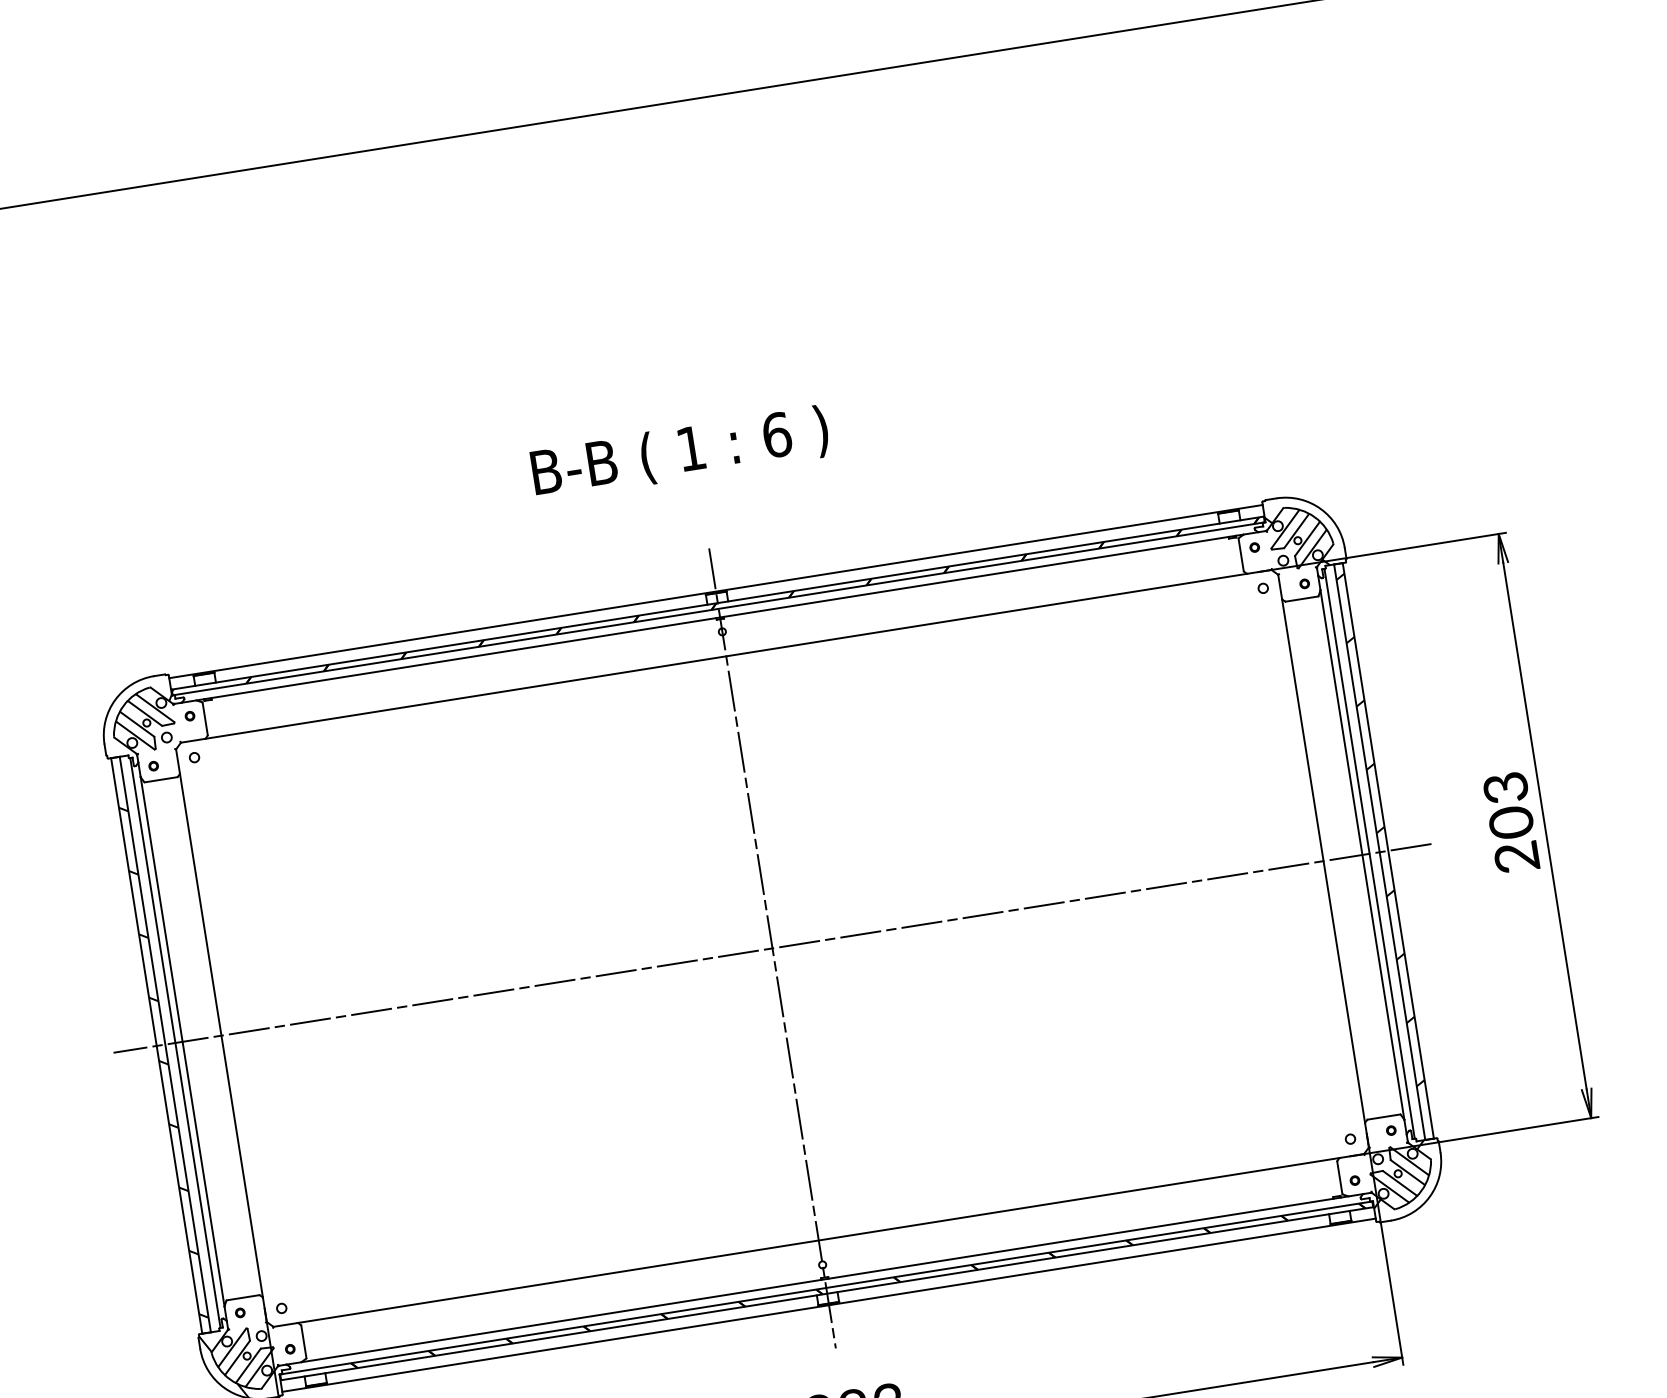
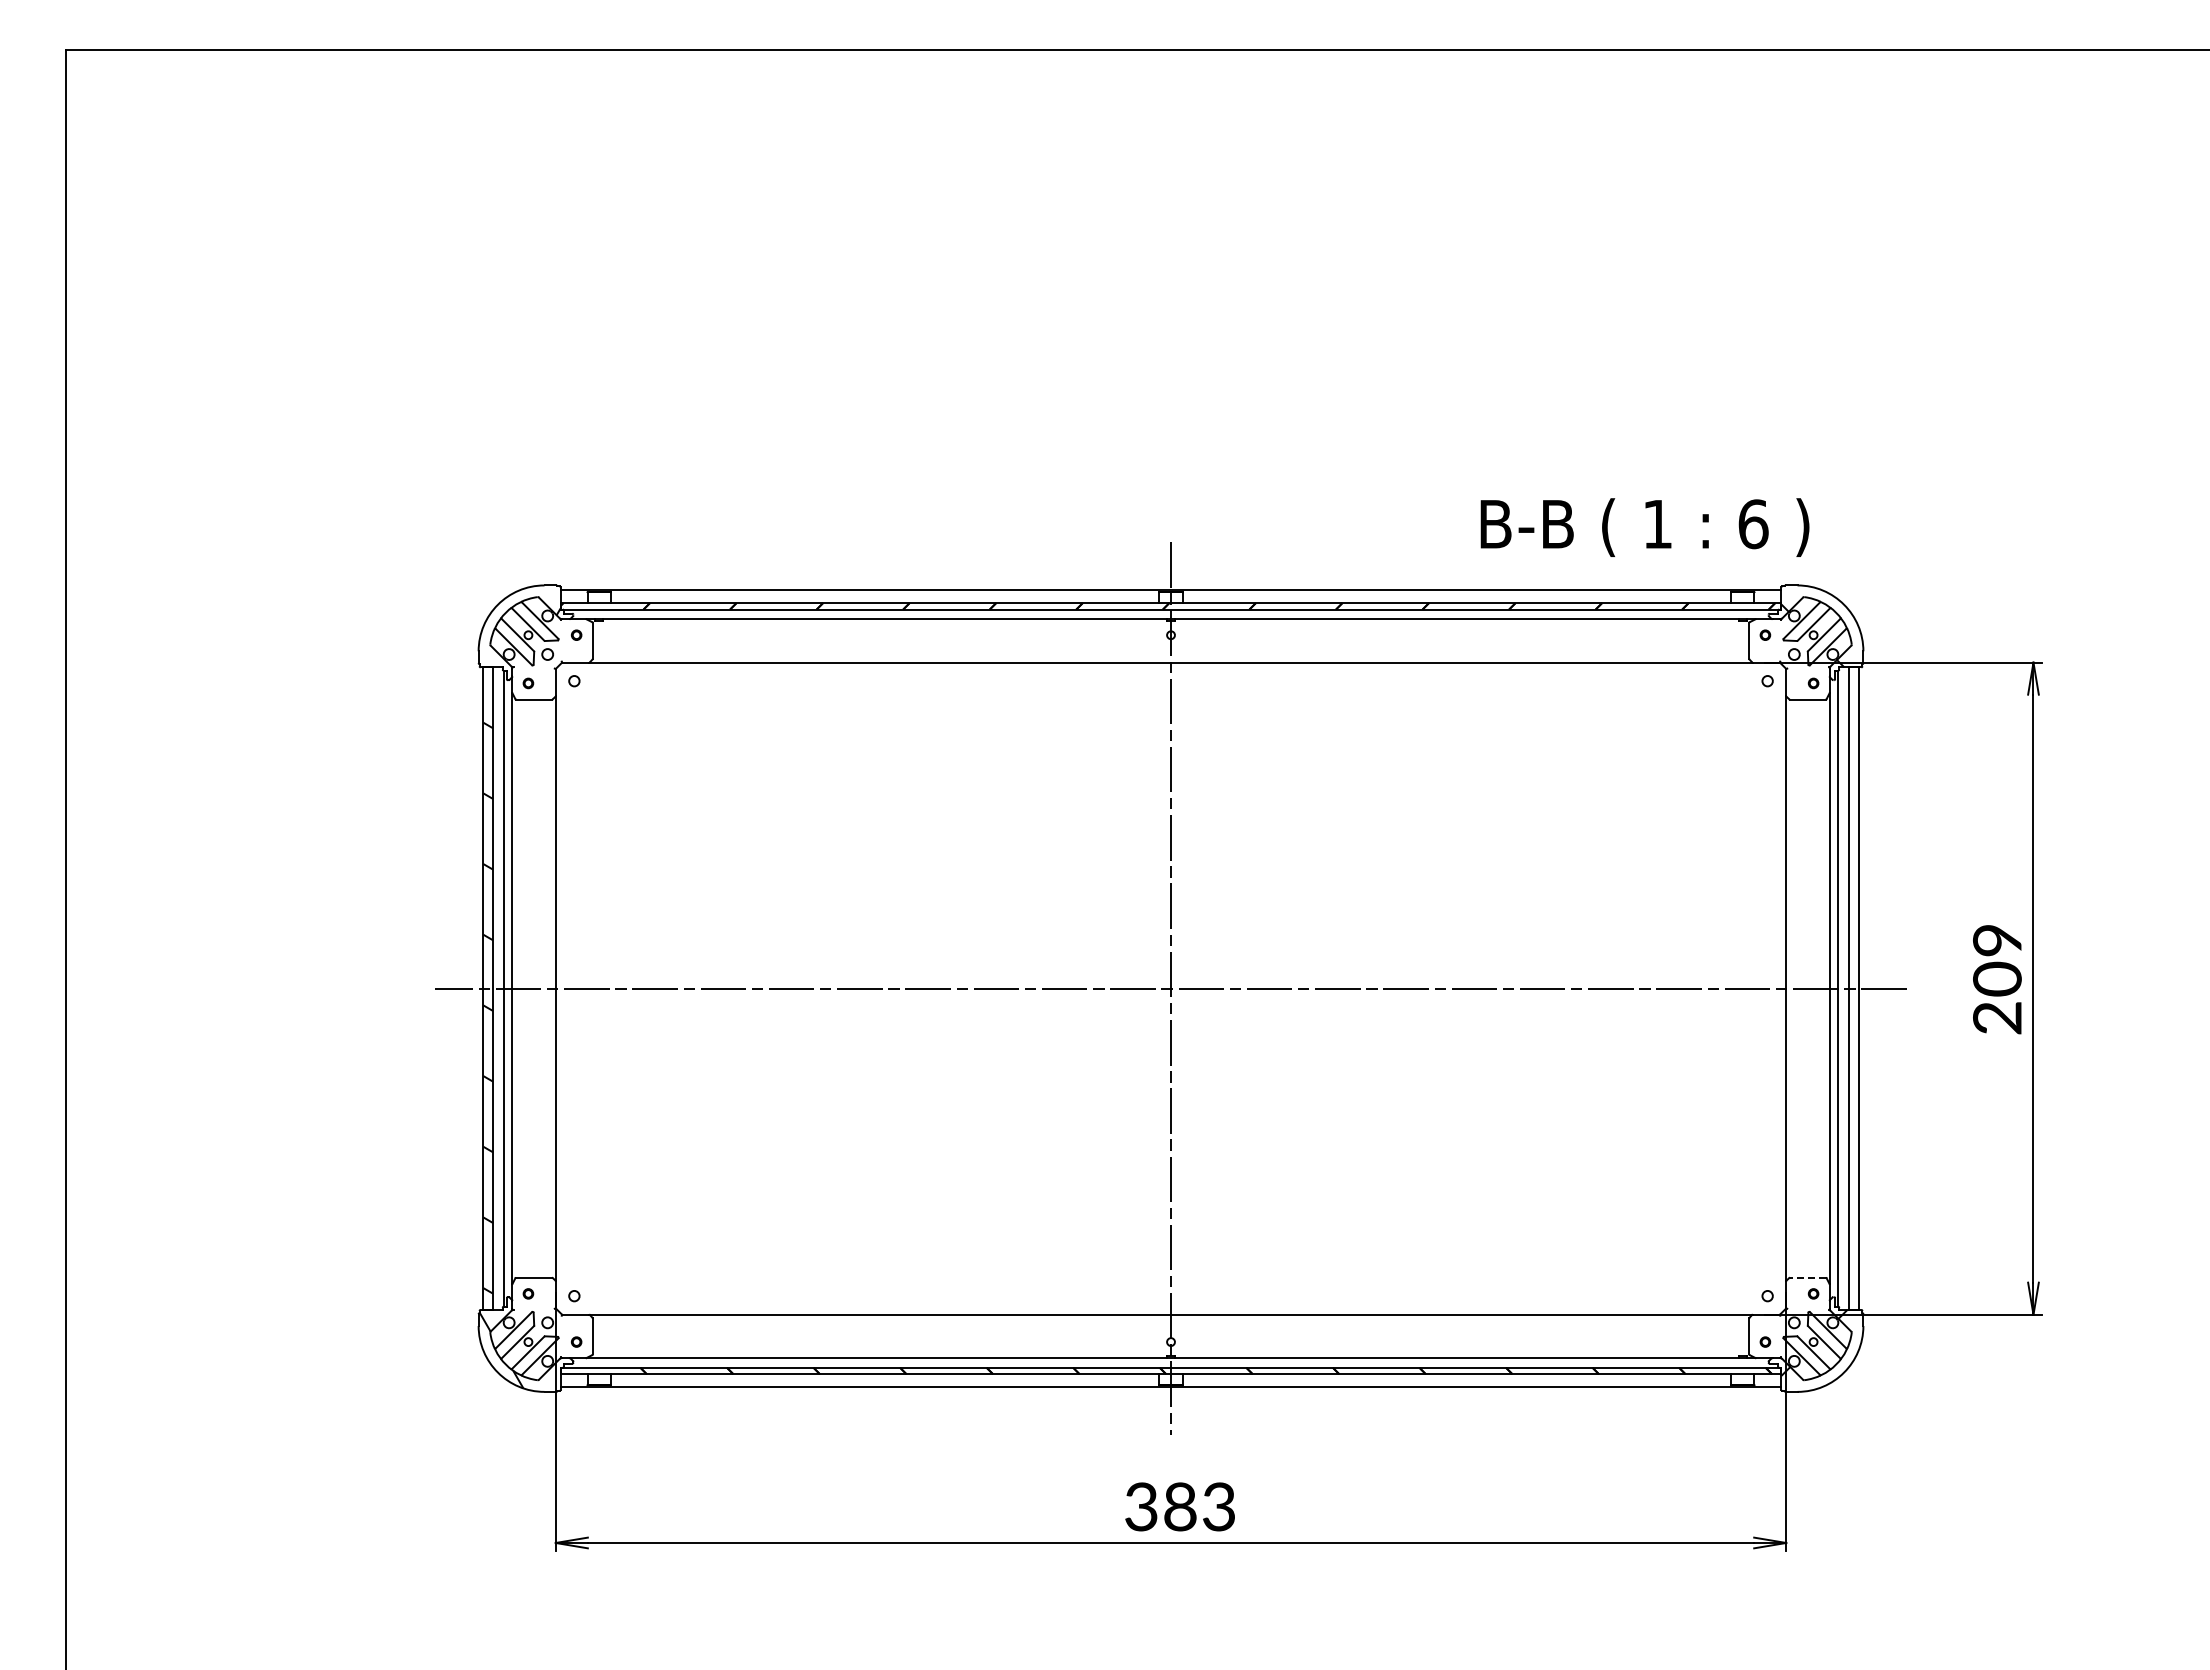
text: (679, 453) -> (1644, 527), moved
text: (1505, 788) -> (1997, 940), 203 -> 209
hatch: (1380, 829) -> (1853, 964), removed
line: (1383, 1116) -> (1807, 1277), solid -> dashed

